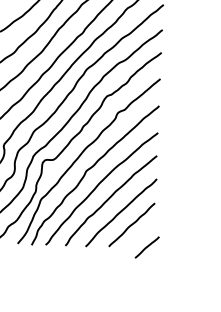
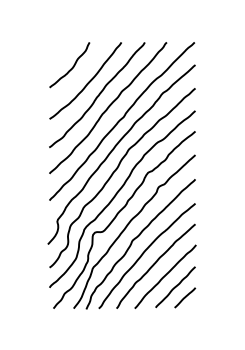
line: (147, 247) -> (185, 297), moved

